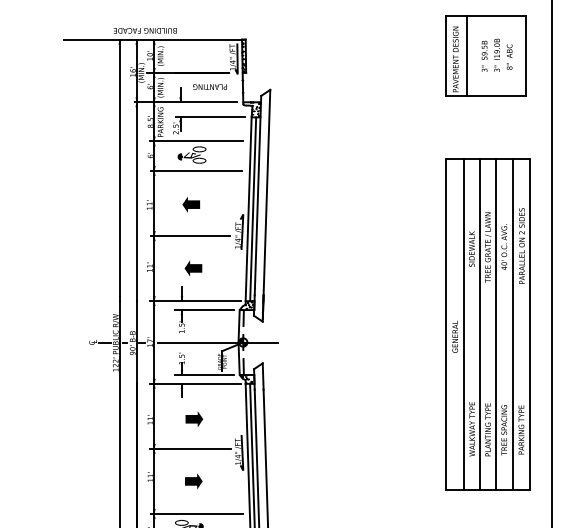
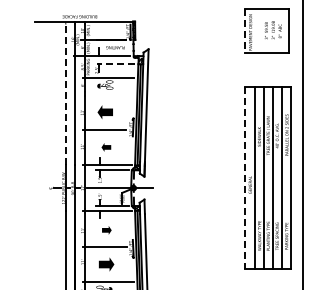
line: (466, 55) -> (256, 30), removed
line: (446, 57) -> (245, 31), solid -> dashed
line: (210, 117) -> (115, 64), solid -> dashed
line: (119, 170) -> (65, 93), solid -> dashed
line: (195, 170) -> (107, 93), removed
part: (190, 204) -> (104, 112), size x1.6
line: (446, 324) -> (245, 178), solid -> dashed
part: (193, 481) -> (106, 264), size x1.6

